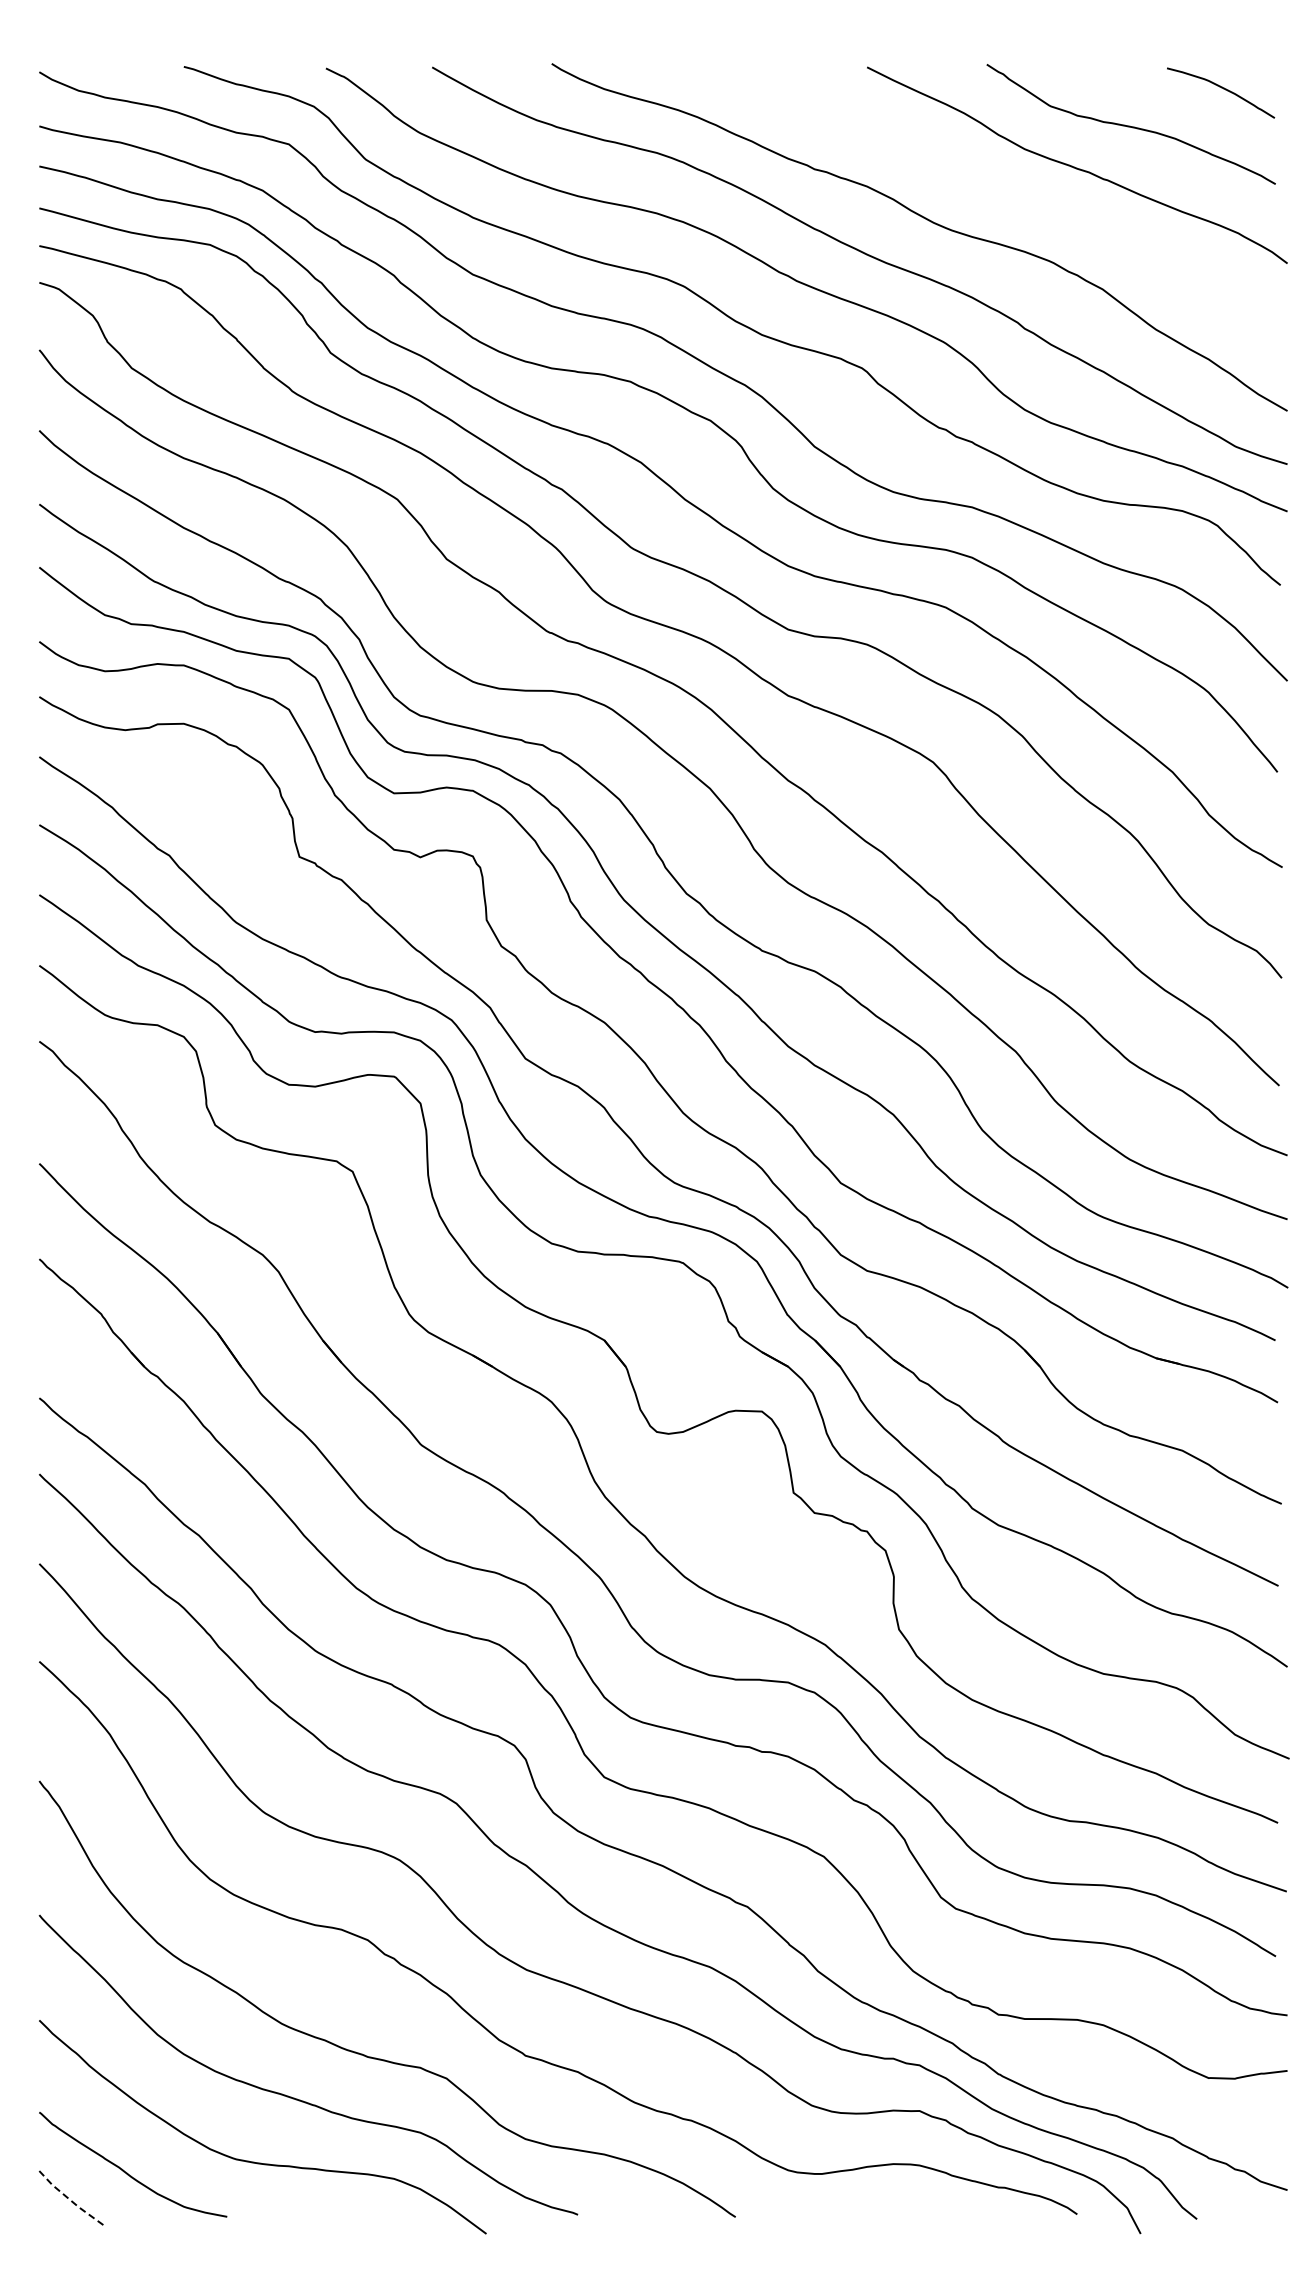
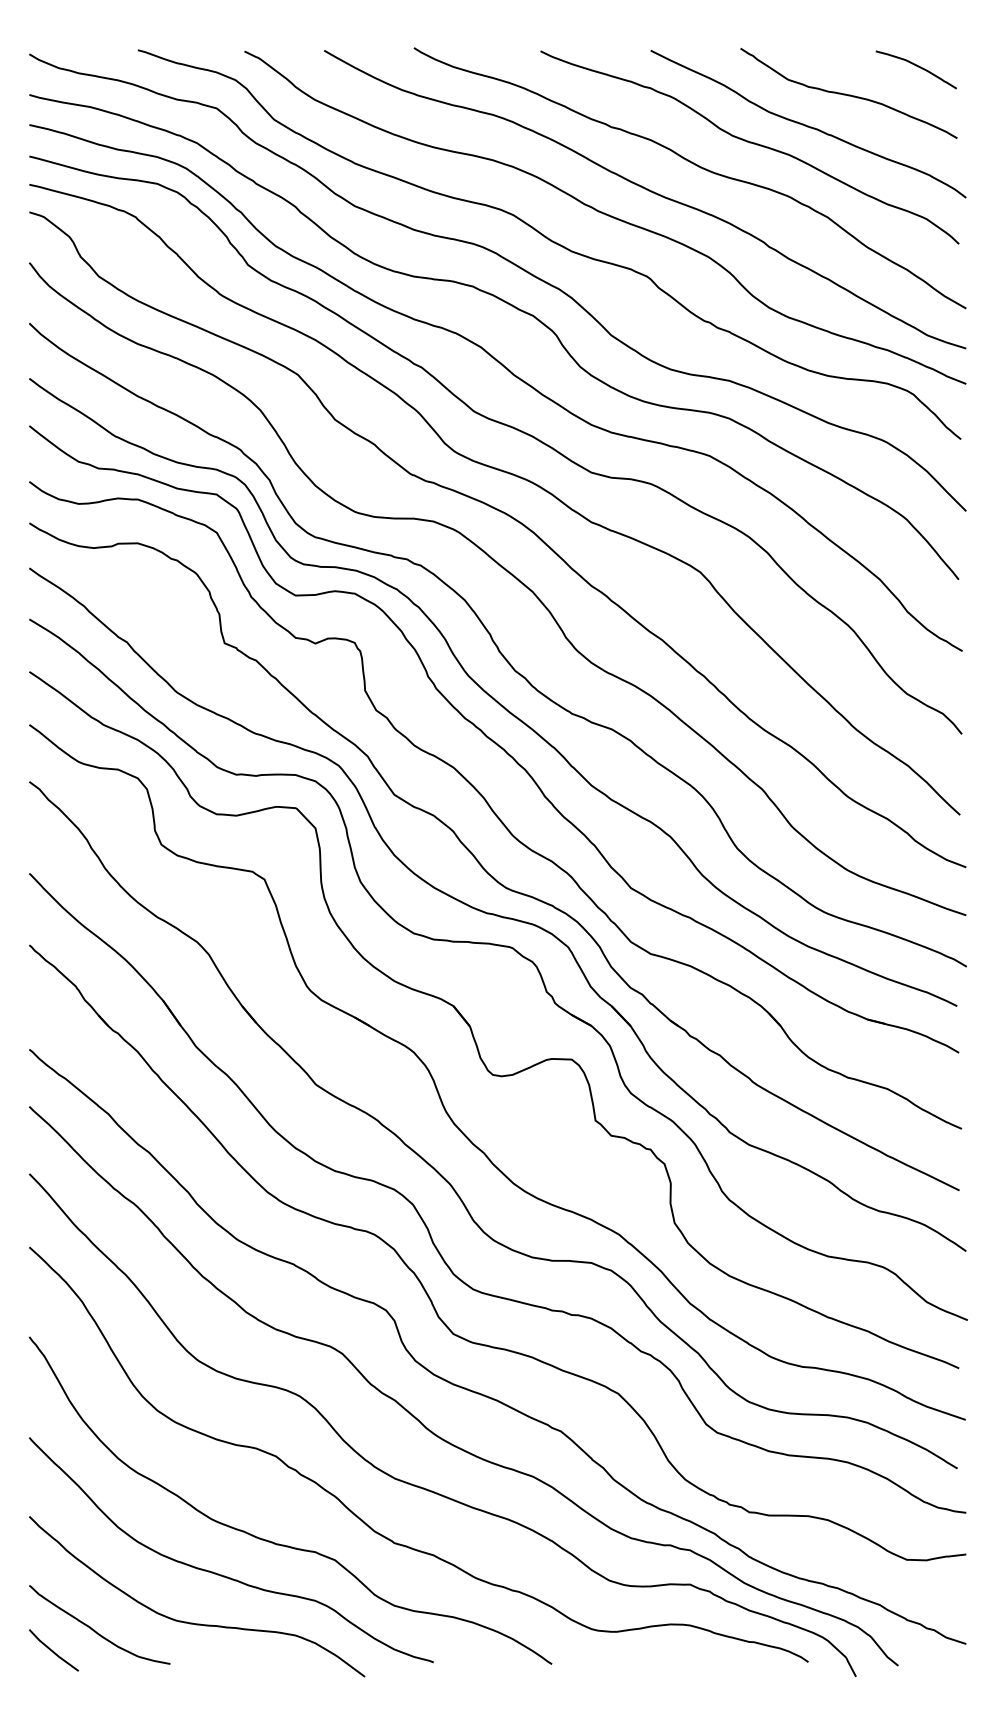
curve: (1002, 191) -> (752, 143), added
line: (70, 2200) -> (52, 1651), dashed -> solid

